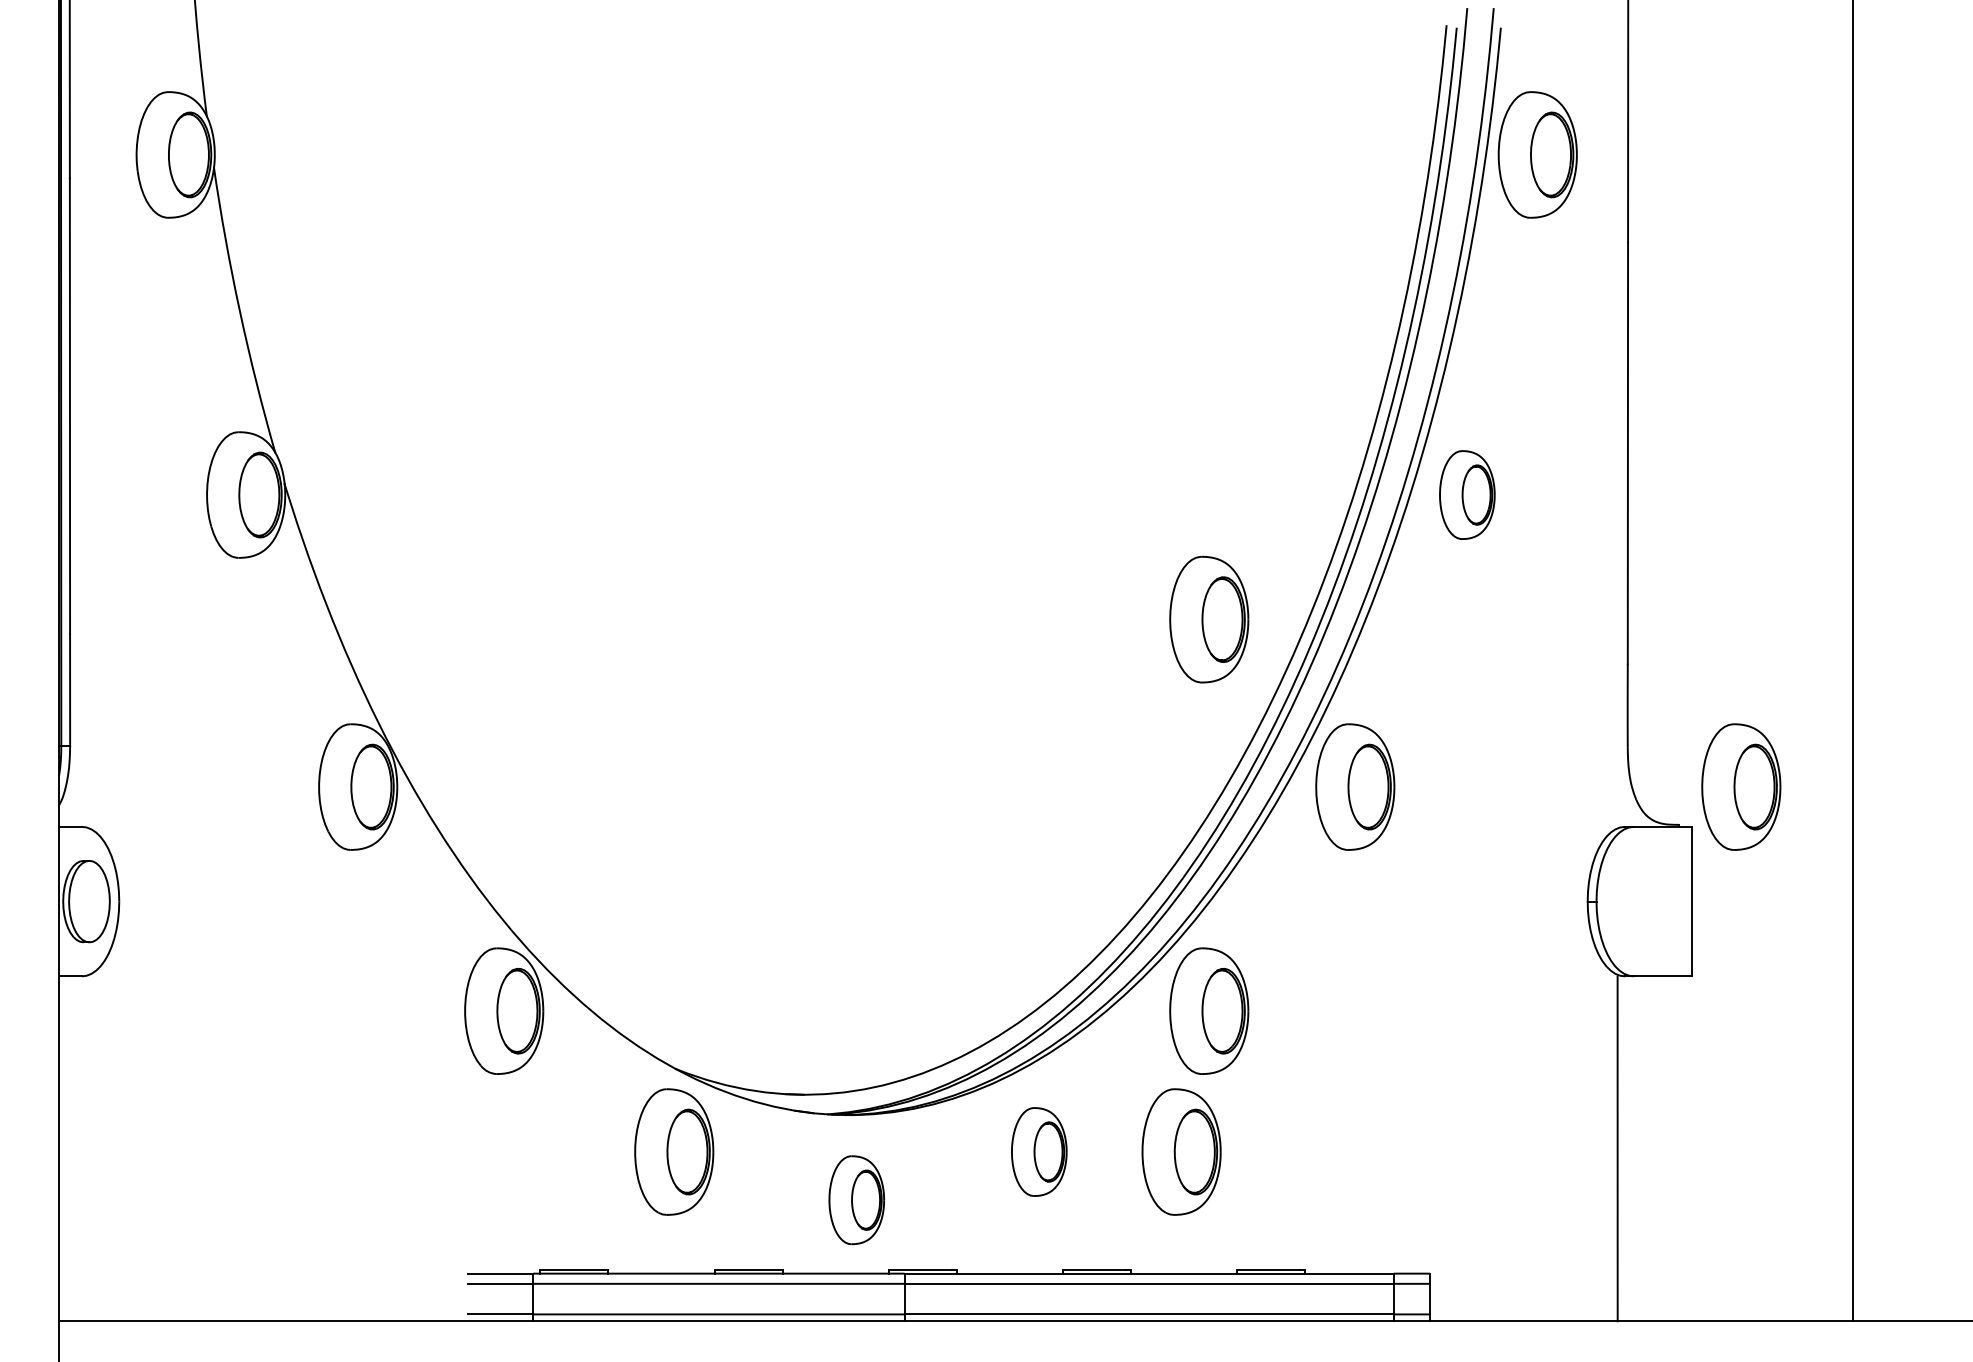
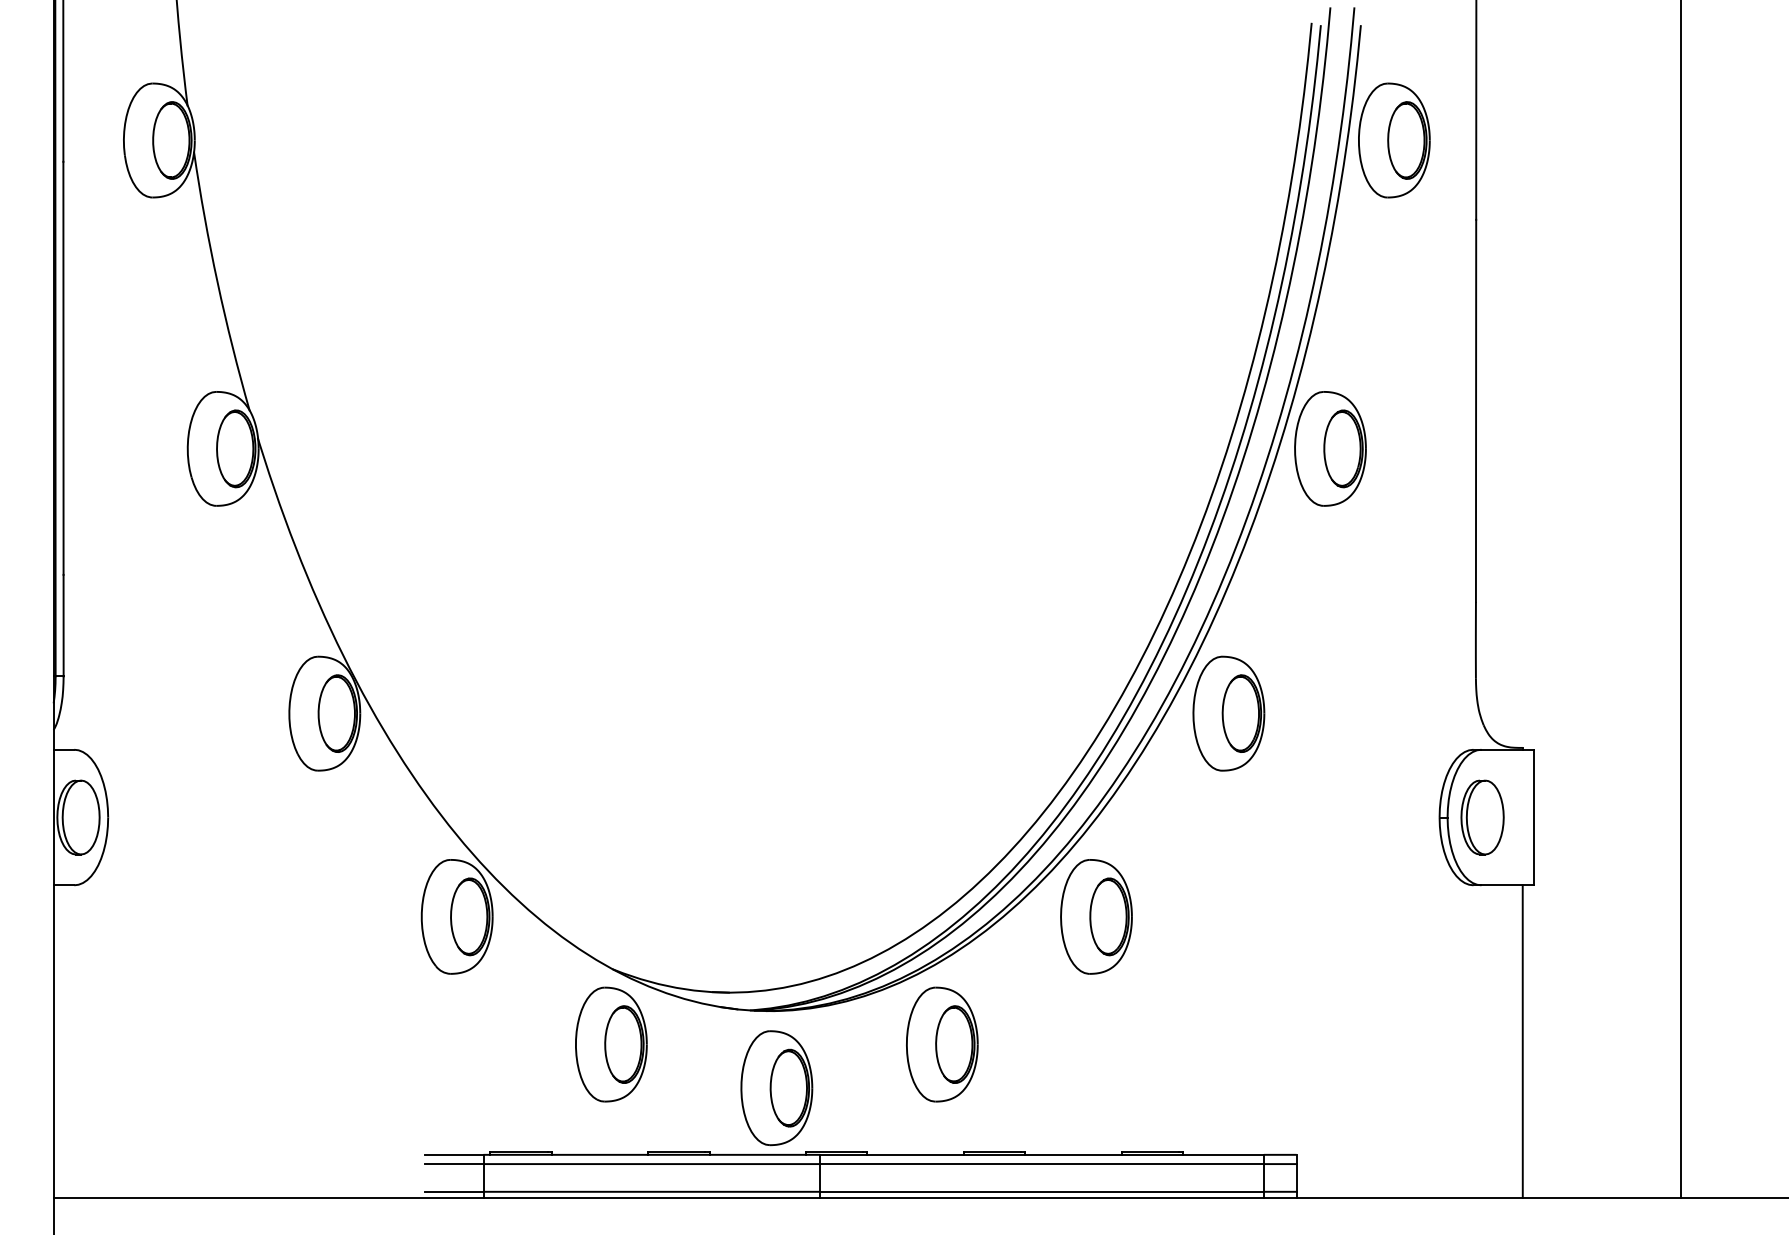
part: (1467, 494) -> (1330, 448), size x1.43
part: (1209, 619) -> (1096, 561), removed
part: (1740, 786) -> (1578, 713), removed
part: (1635, 901) -> (1482, 817), added
line: (1617, 1148) -> (1522, 1041), moved
part: (1039, 1151) -> (942, 1044), size x1.43
part: (1181, 1151) -> (1071, 1044), removed
part: (856, 1200) -> (776, 1088), size x1.43

